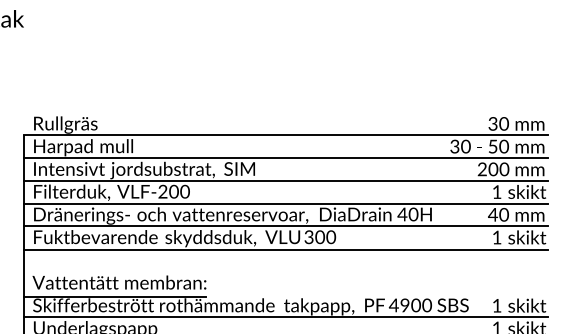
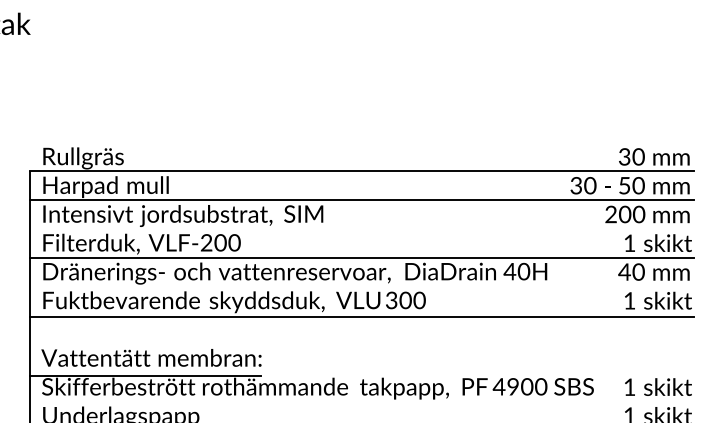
line: (285, 180) -> (361, 228), removed
line: (285, 225) -> (361, 285), removed
line: (285, 316) -> (361, 400), removed

